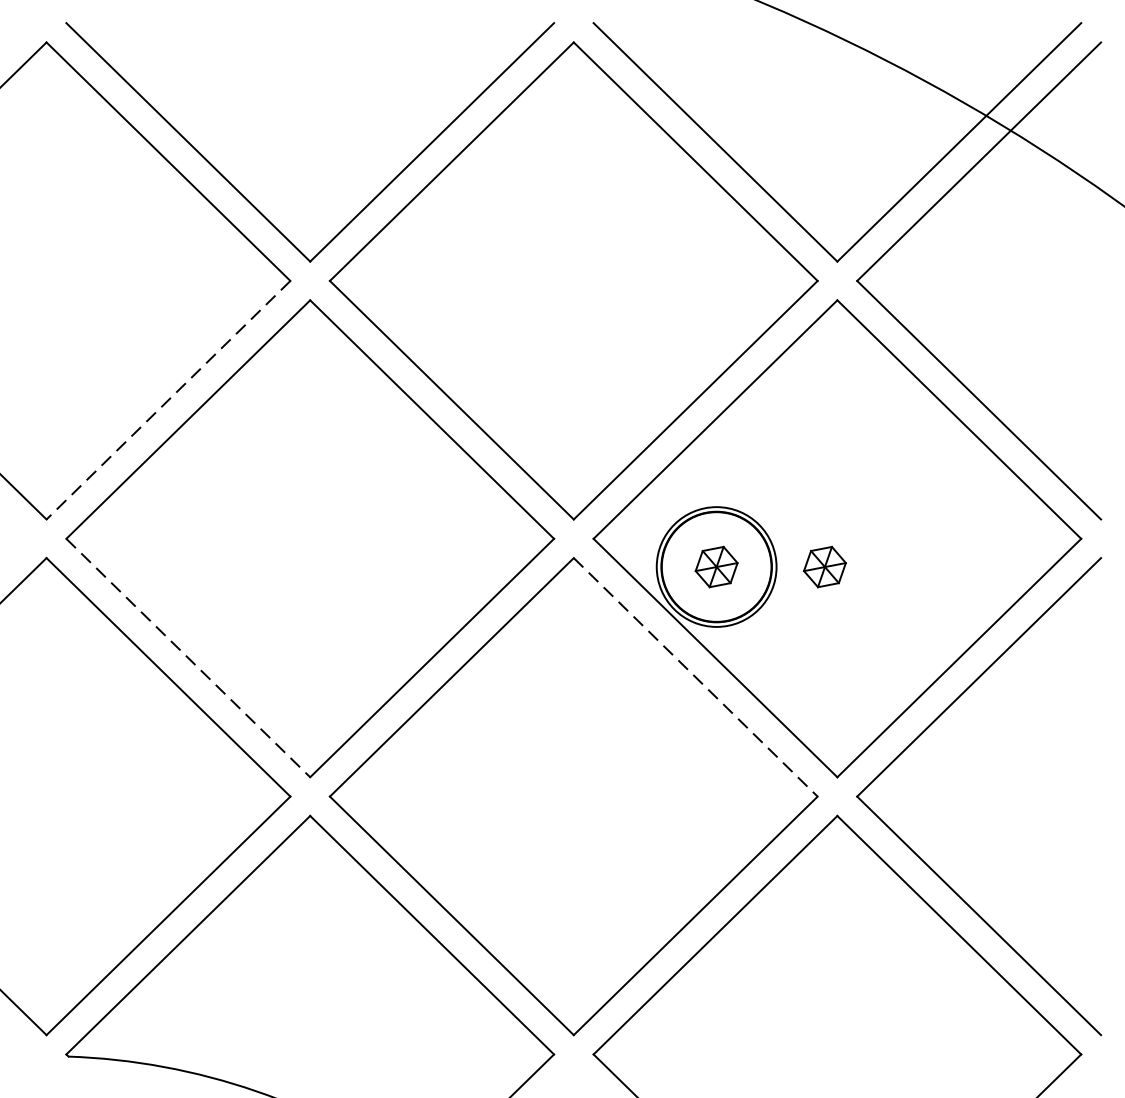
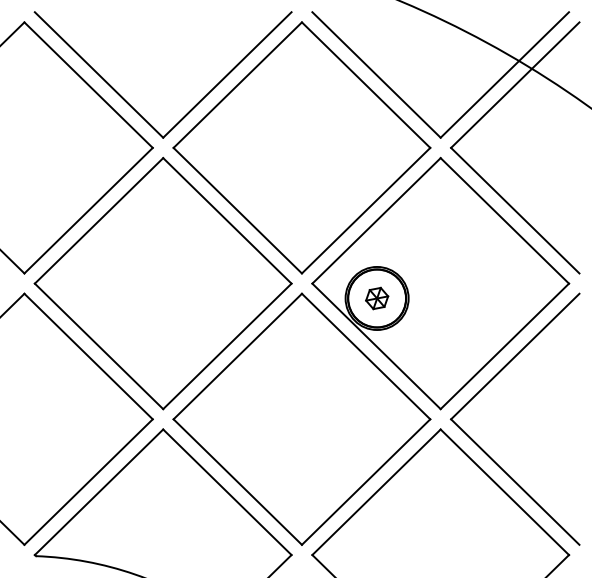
line: (168, 399) -> (88, 210), dashed -> solid
part: (825, 567) -> (434, 298), removed
line: (189, 658) -> (99, 346), dashed -> solid
line: (696, 677) -> (366, 356), dashed -> solid

